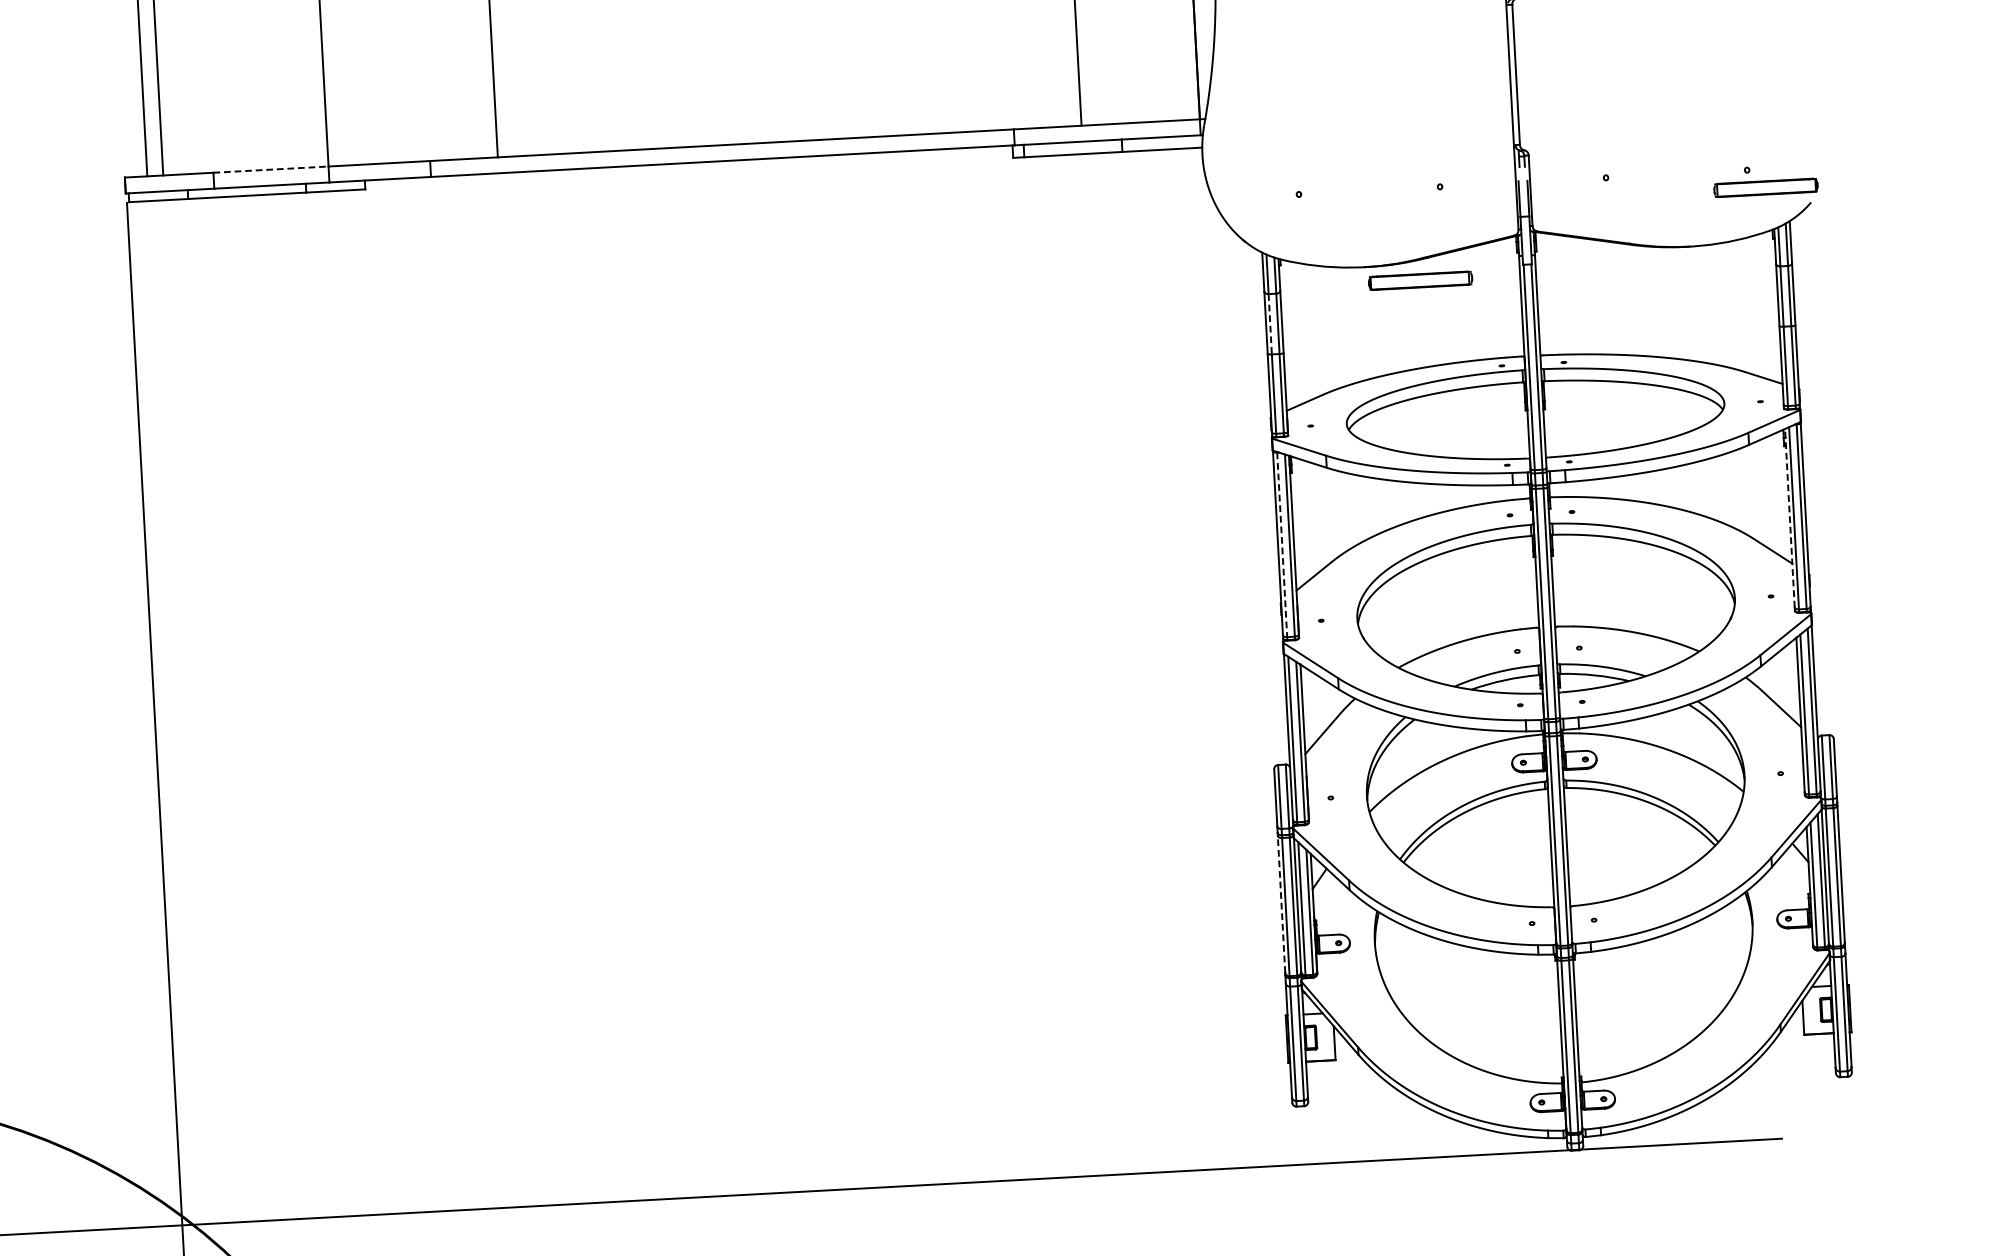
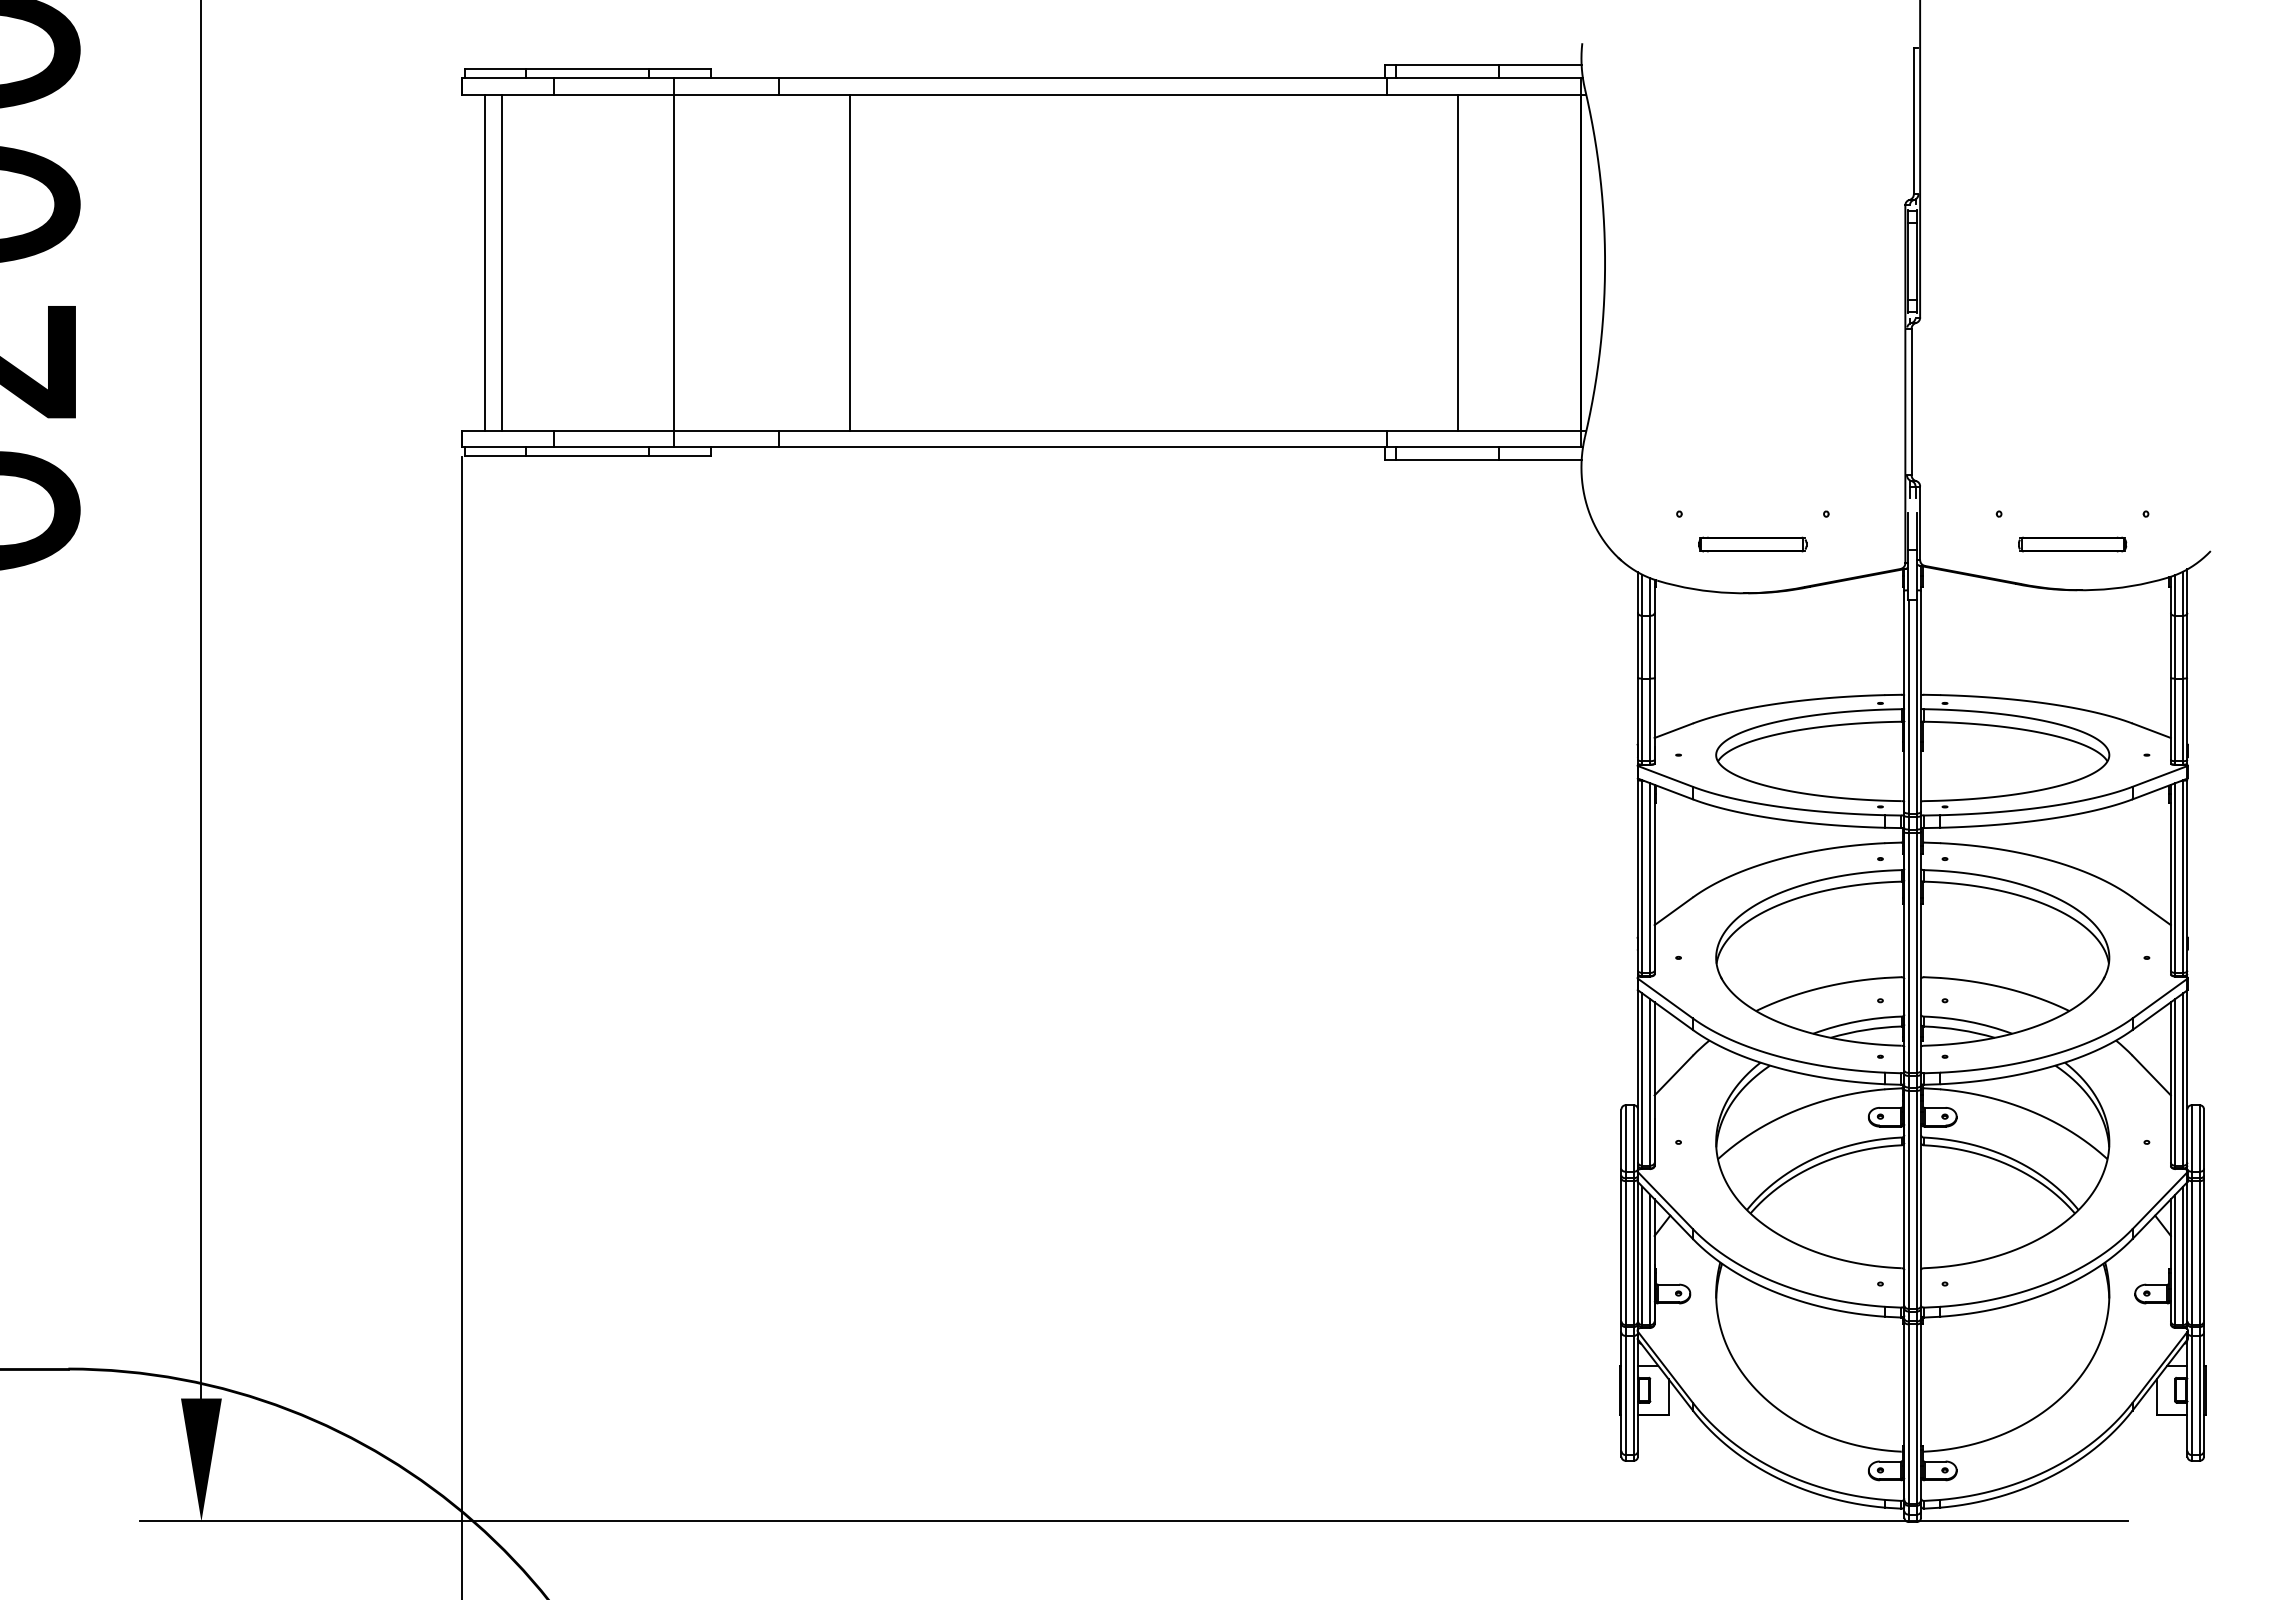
line: (270, 169) -> (613, 430), dashed -> solid
part: (1765, 187) -> (2072, 544), moved
part: (1420, 280) -> (1752, 544), moved
line: (1270, 324) -> (1642, 647), dashed -> solid
line: (1789, 517) -> (2170, 877), dashed -> solid
line: (1282, 545) -> (1642, 877), dashed -> solid
line: (1281, 903) -> (1621, 1249), dashed -> solid

